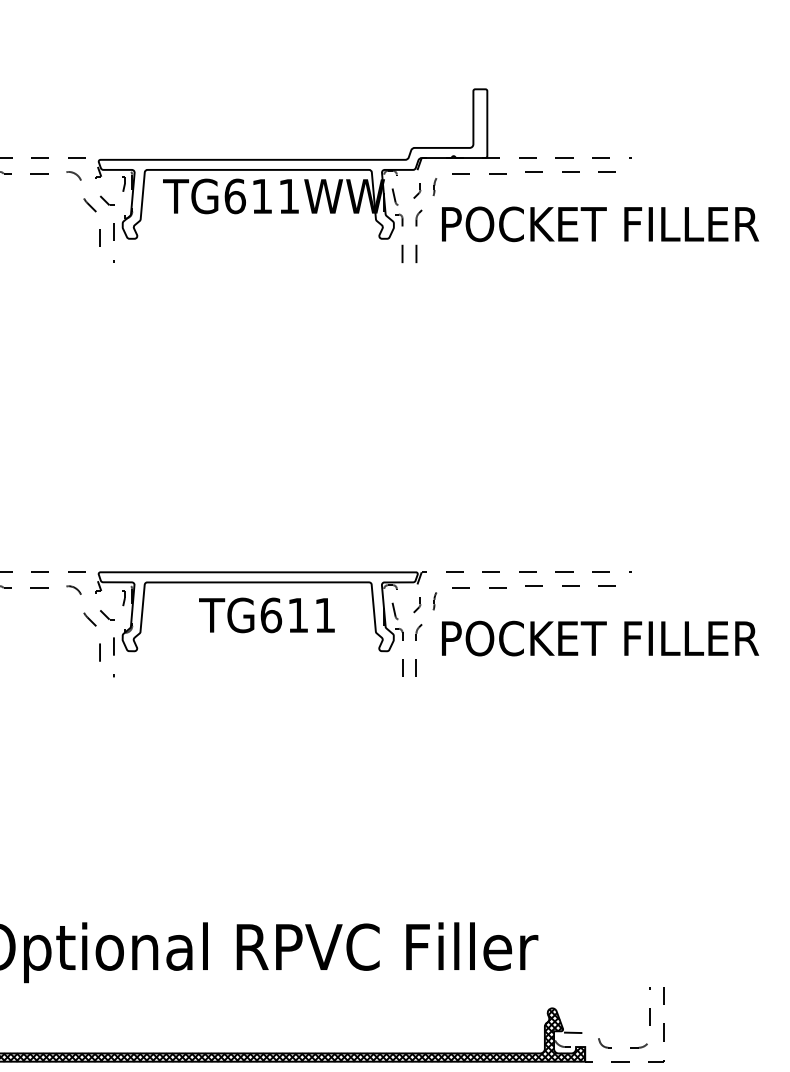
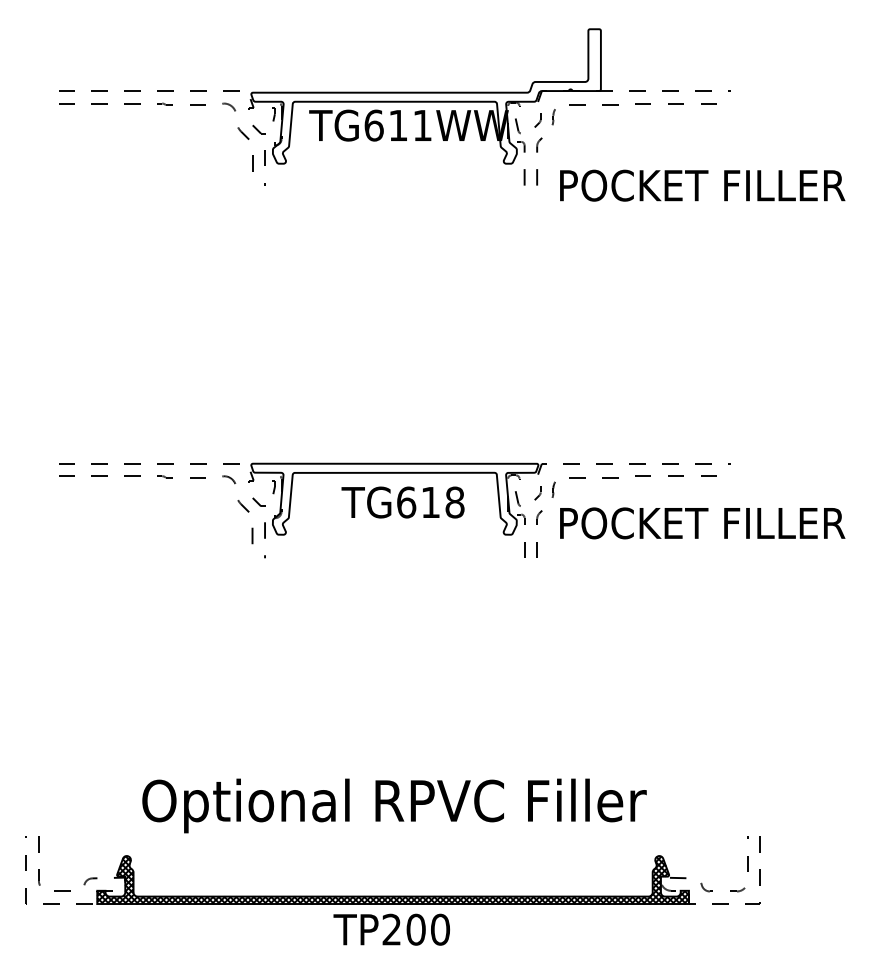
text: (600, 224) -> (702, 185), moved
text: (324, 615) -> (454, 502), TG611 -> TG618

